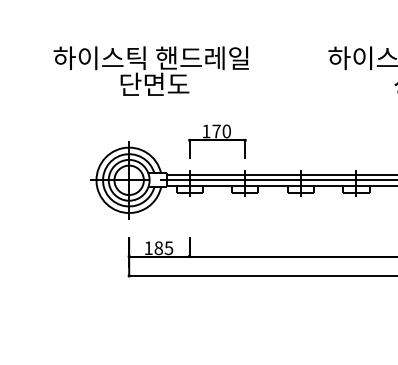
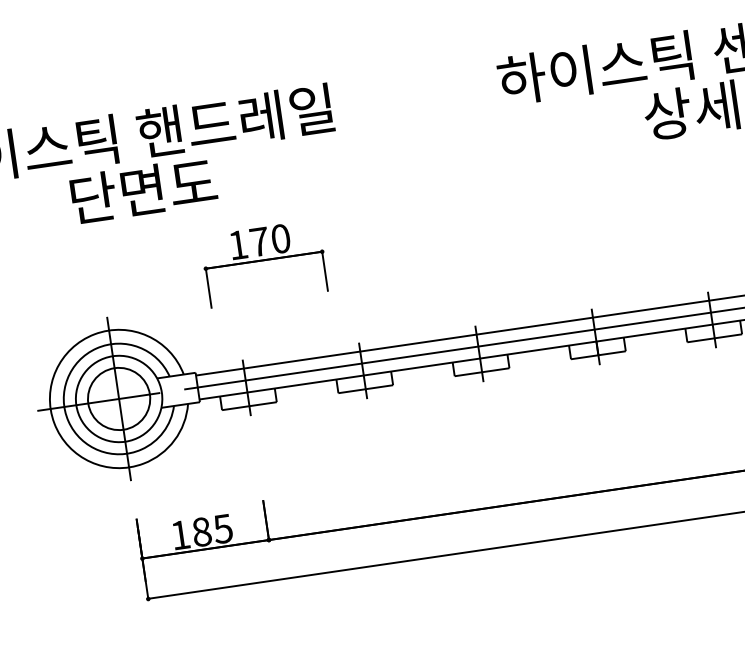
part: (217, 141) -> (264, 262), moved

